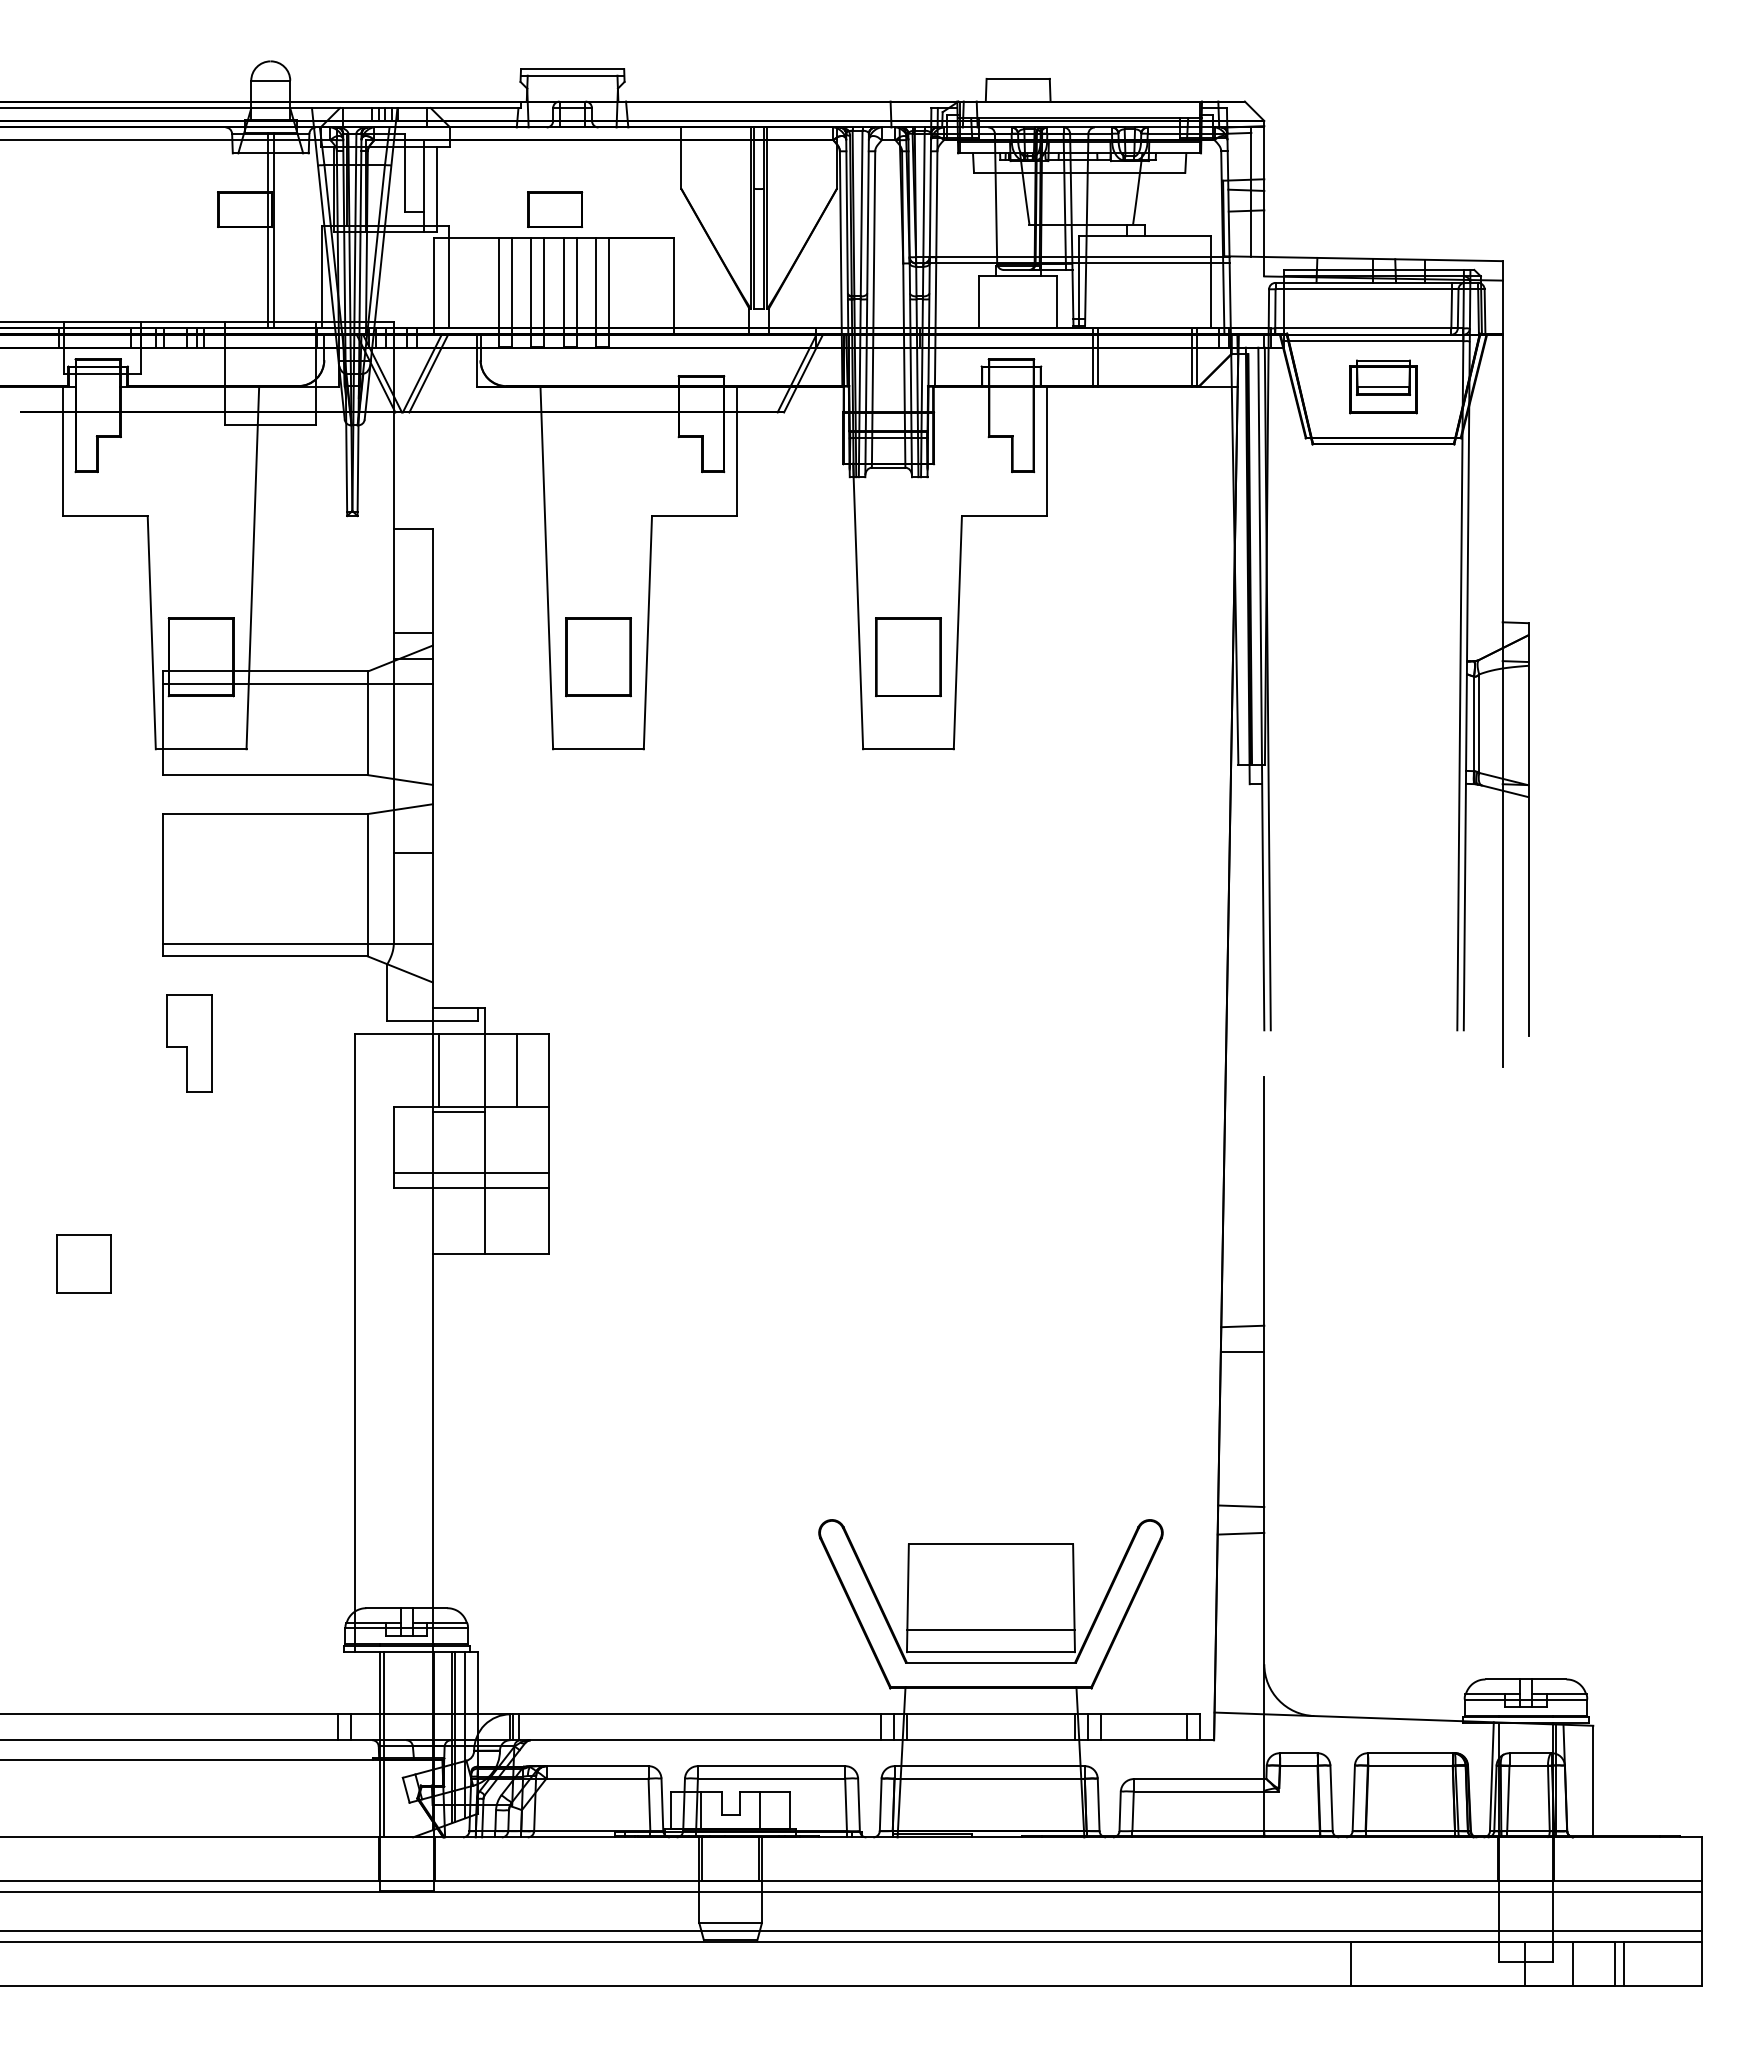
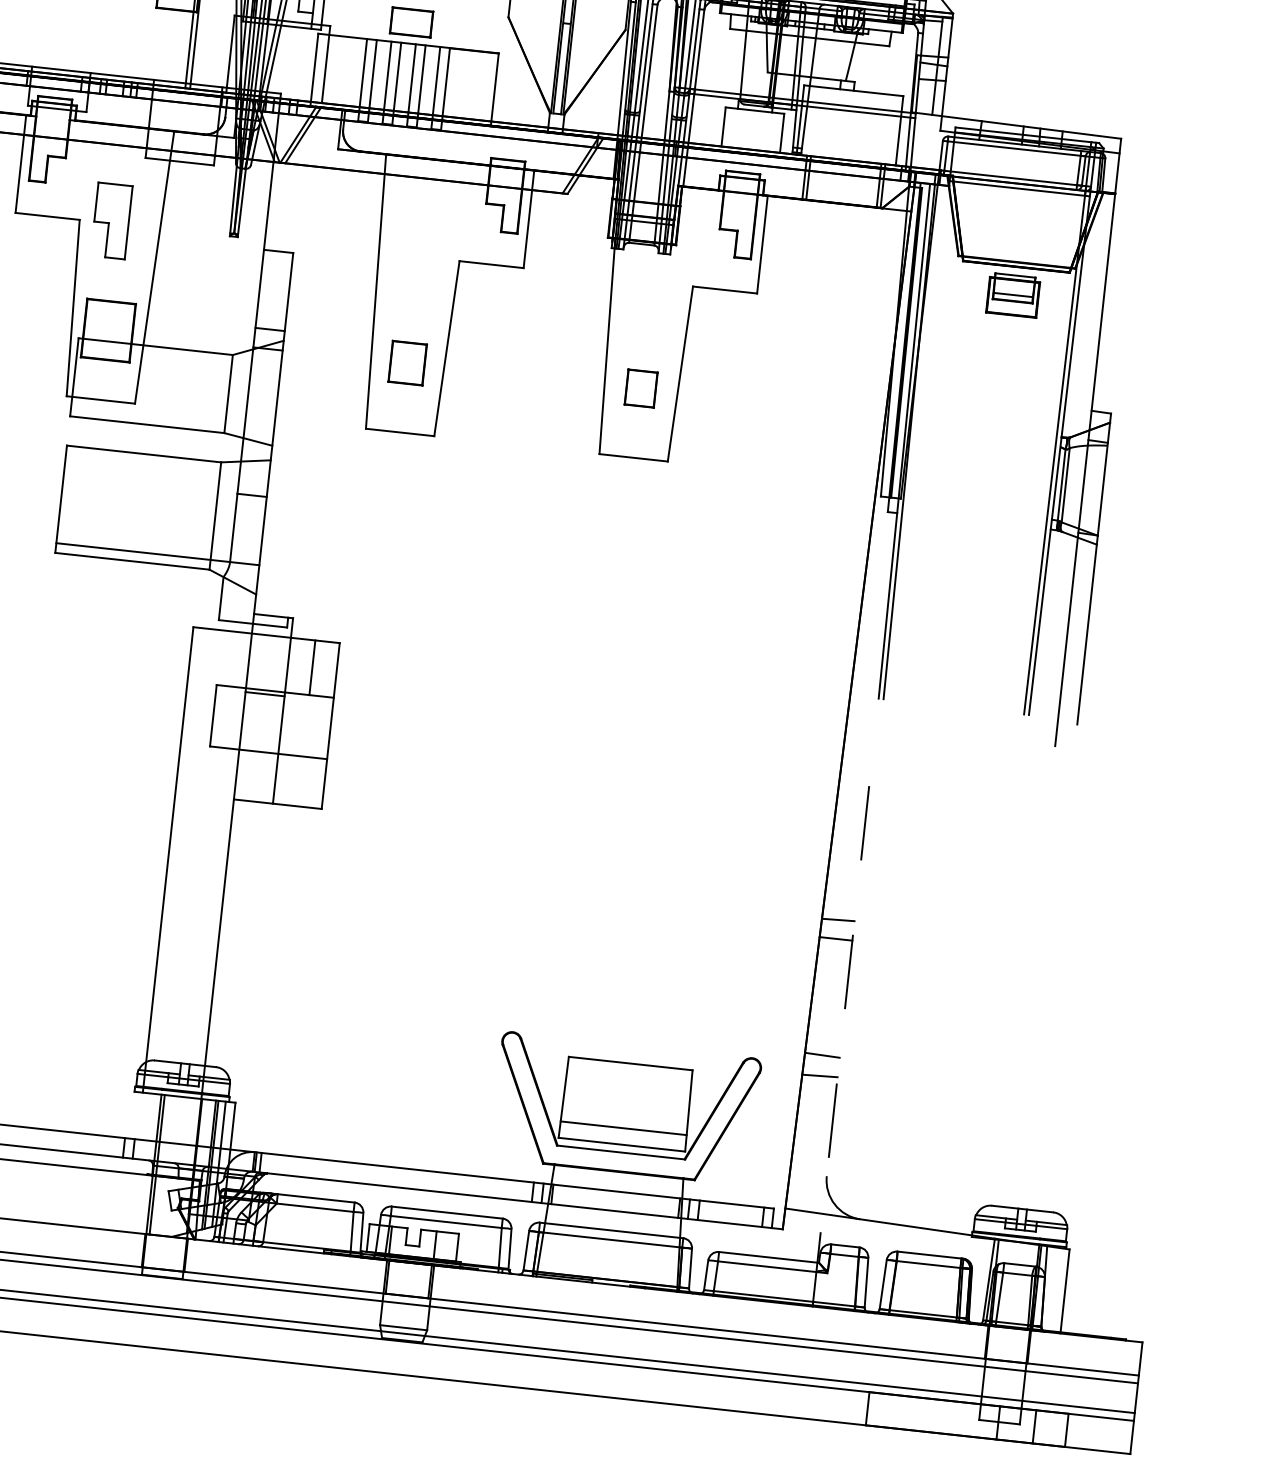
part: (1383, 386) -> (1013, 295), moved
part: (598, 657) -> (407, 363), size x0.7
part: (908, 657) -> (641, 388), size x0.6
line: (297, 684) -> (178, 359), removed
part: (189, 1043) -> (111, 220), moved
line: (439, 1070) -> (254, 661), removed
line: (471, 1172) -> (269, 740), removed
line: (1264, 1456) -> (843, 1019), solid -> dashed
line: (1624, 1963) -> (1073, 1431), removed

